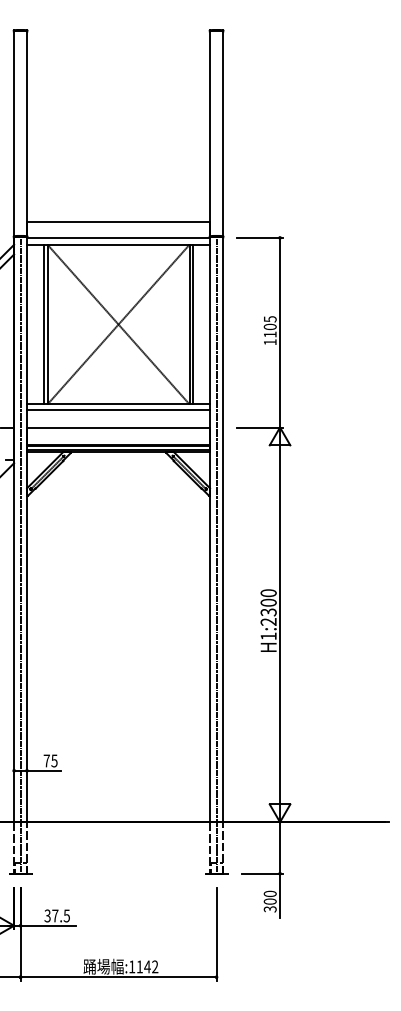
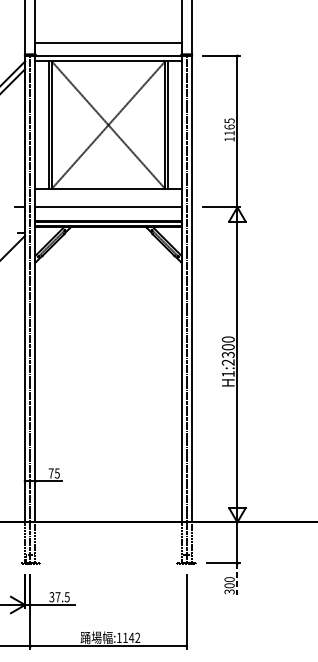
text: (269, 326) -> (228, 126), 1105 -> 1165
line: (118, 410) -> (108, 193), removed
line: (280, 896) -> (237, 581), solid -> dashed

